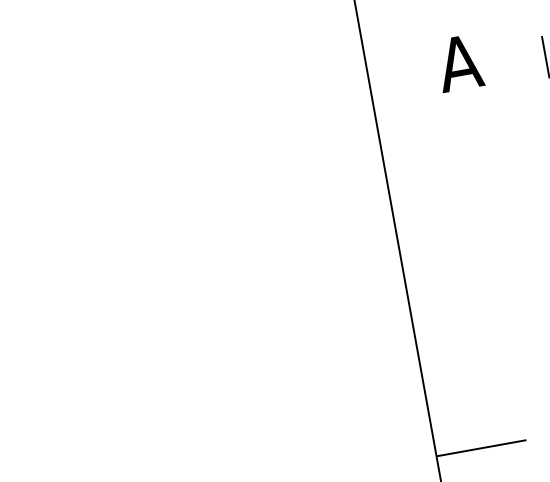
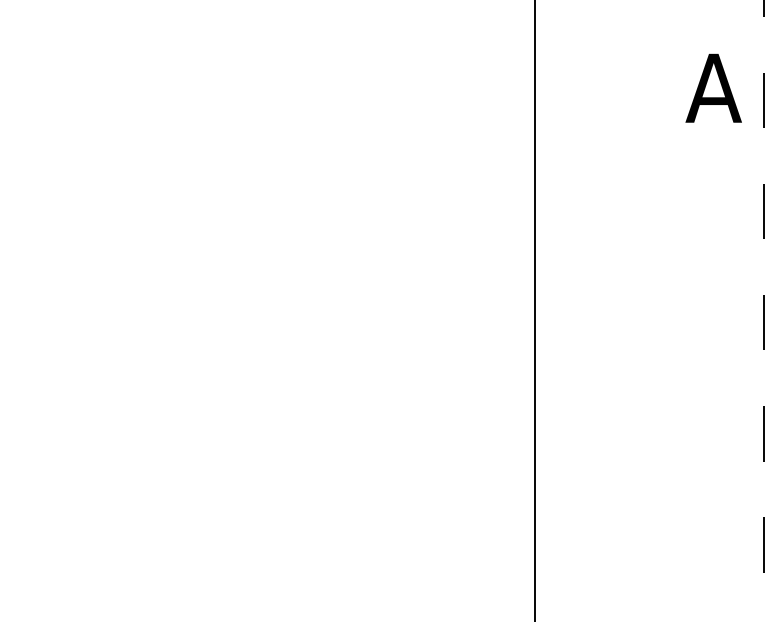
text: (459, 62) -> (713, 87), moved
line: (481, 448) -> (593, 581), removed

